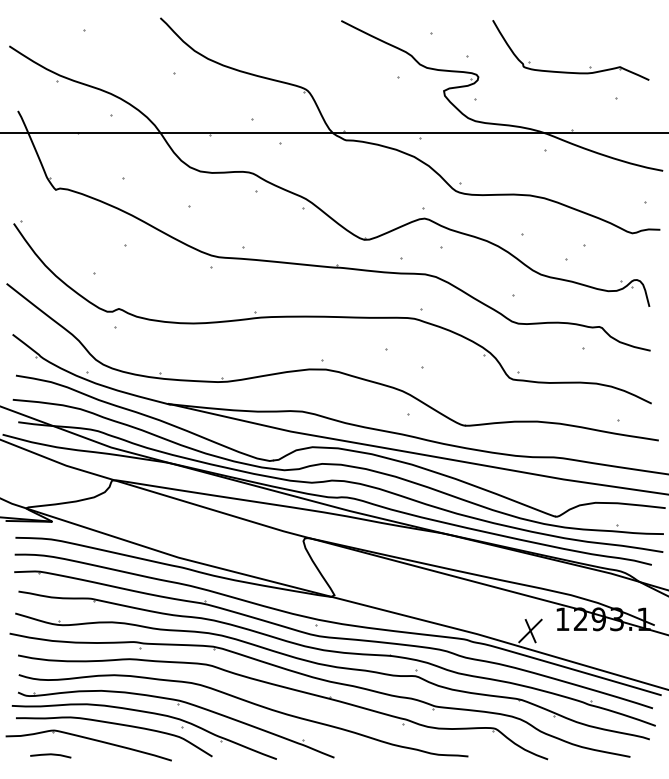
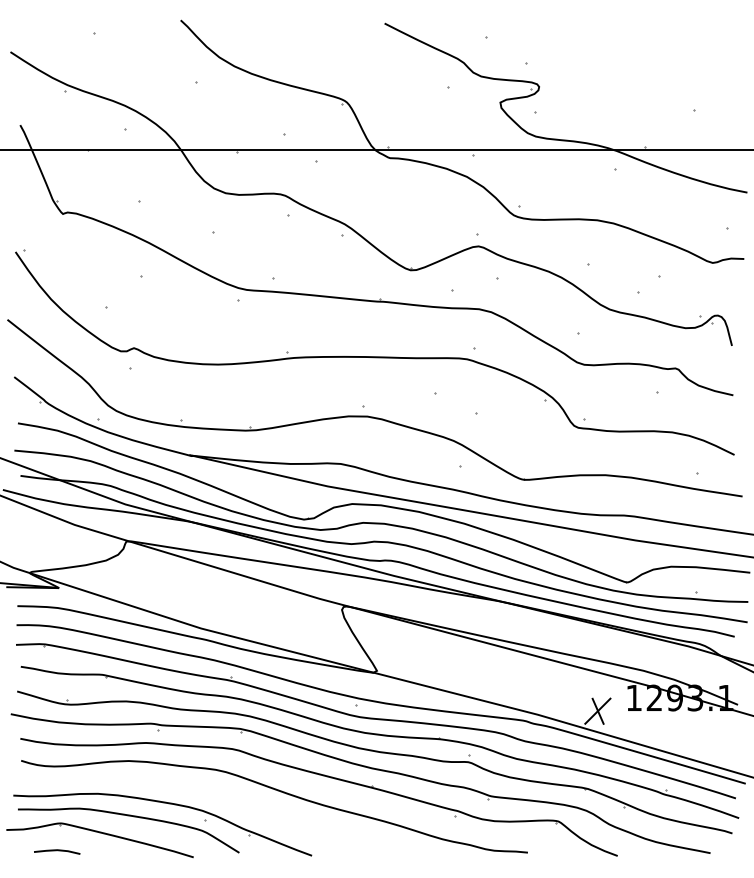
part: (565, 71) -> (637, 80), removed
part: (177, 704) -> (200, 794), removed

